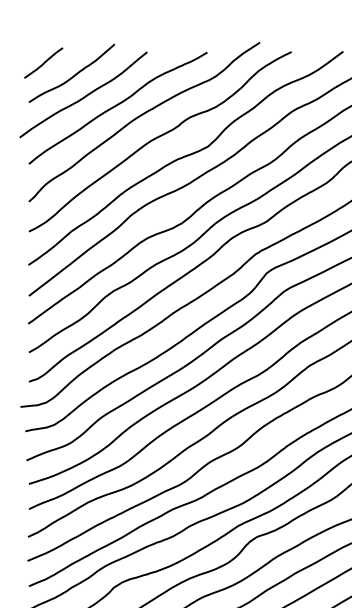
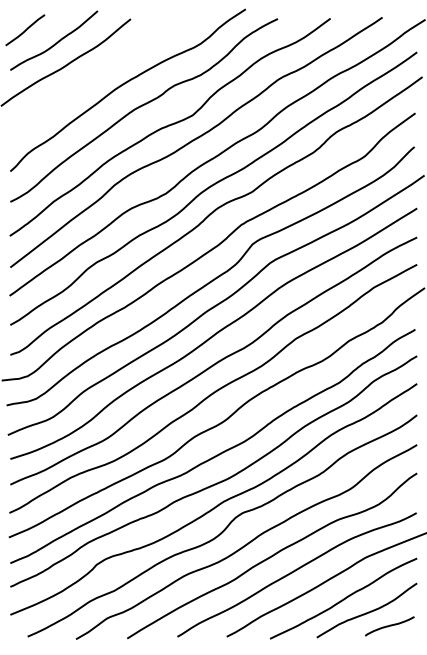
curve: (118, 105) -> (101, 73), removed

